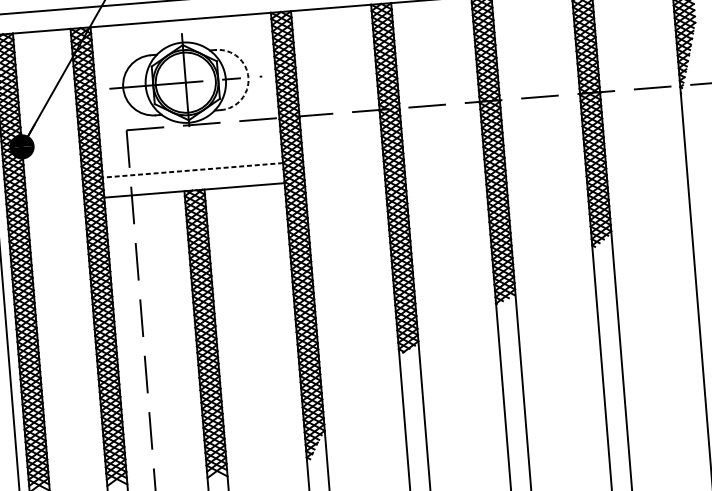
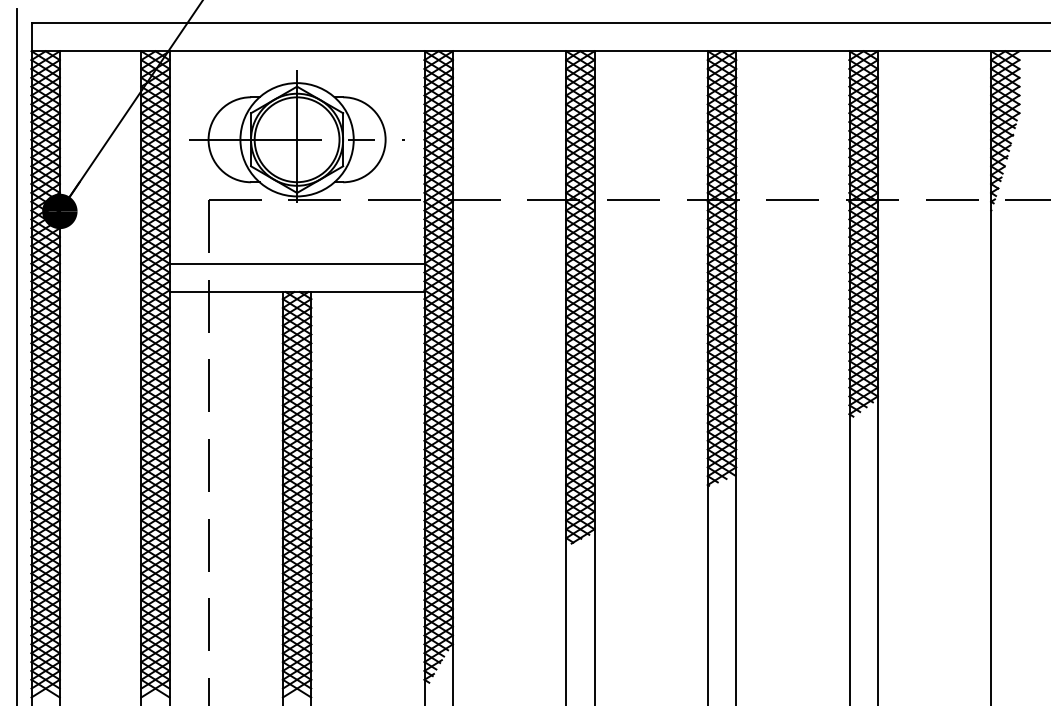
arc: (248, 77) -> (385, 139), dashed -> solid
line: (192, 170) -> (296, 263), dashed -> solid

